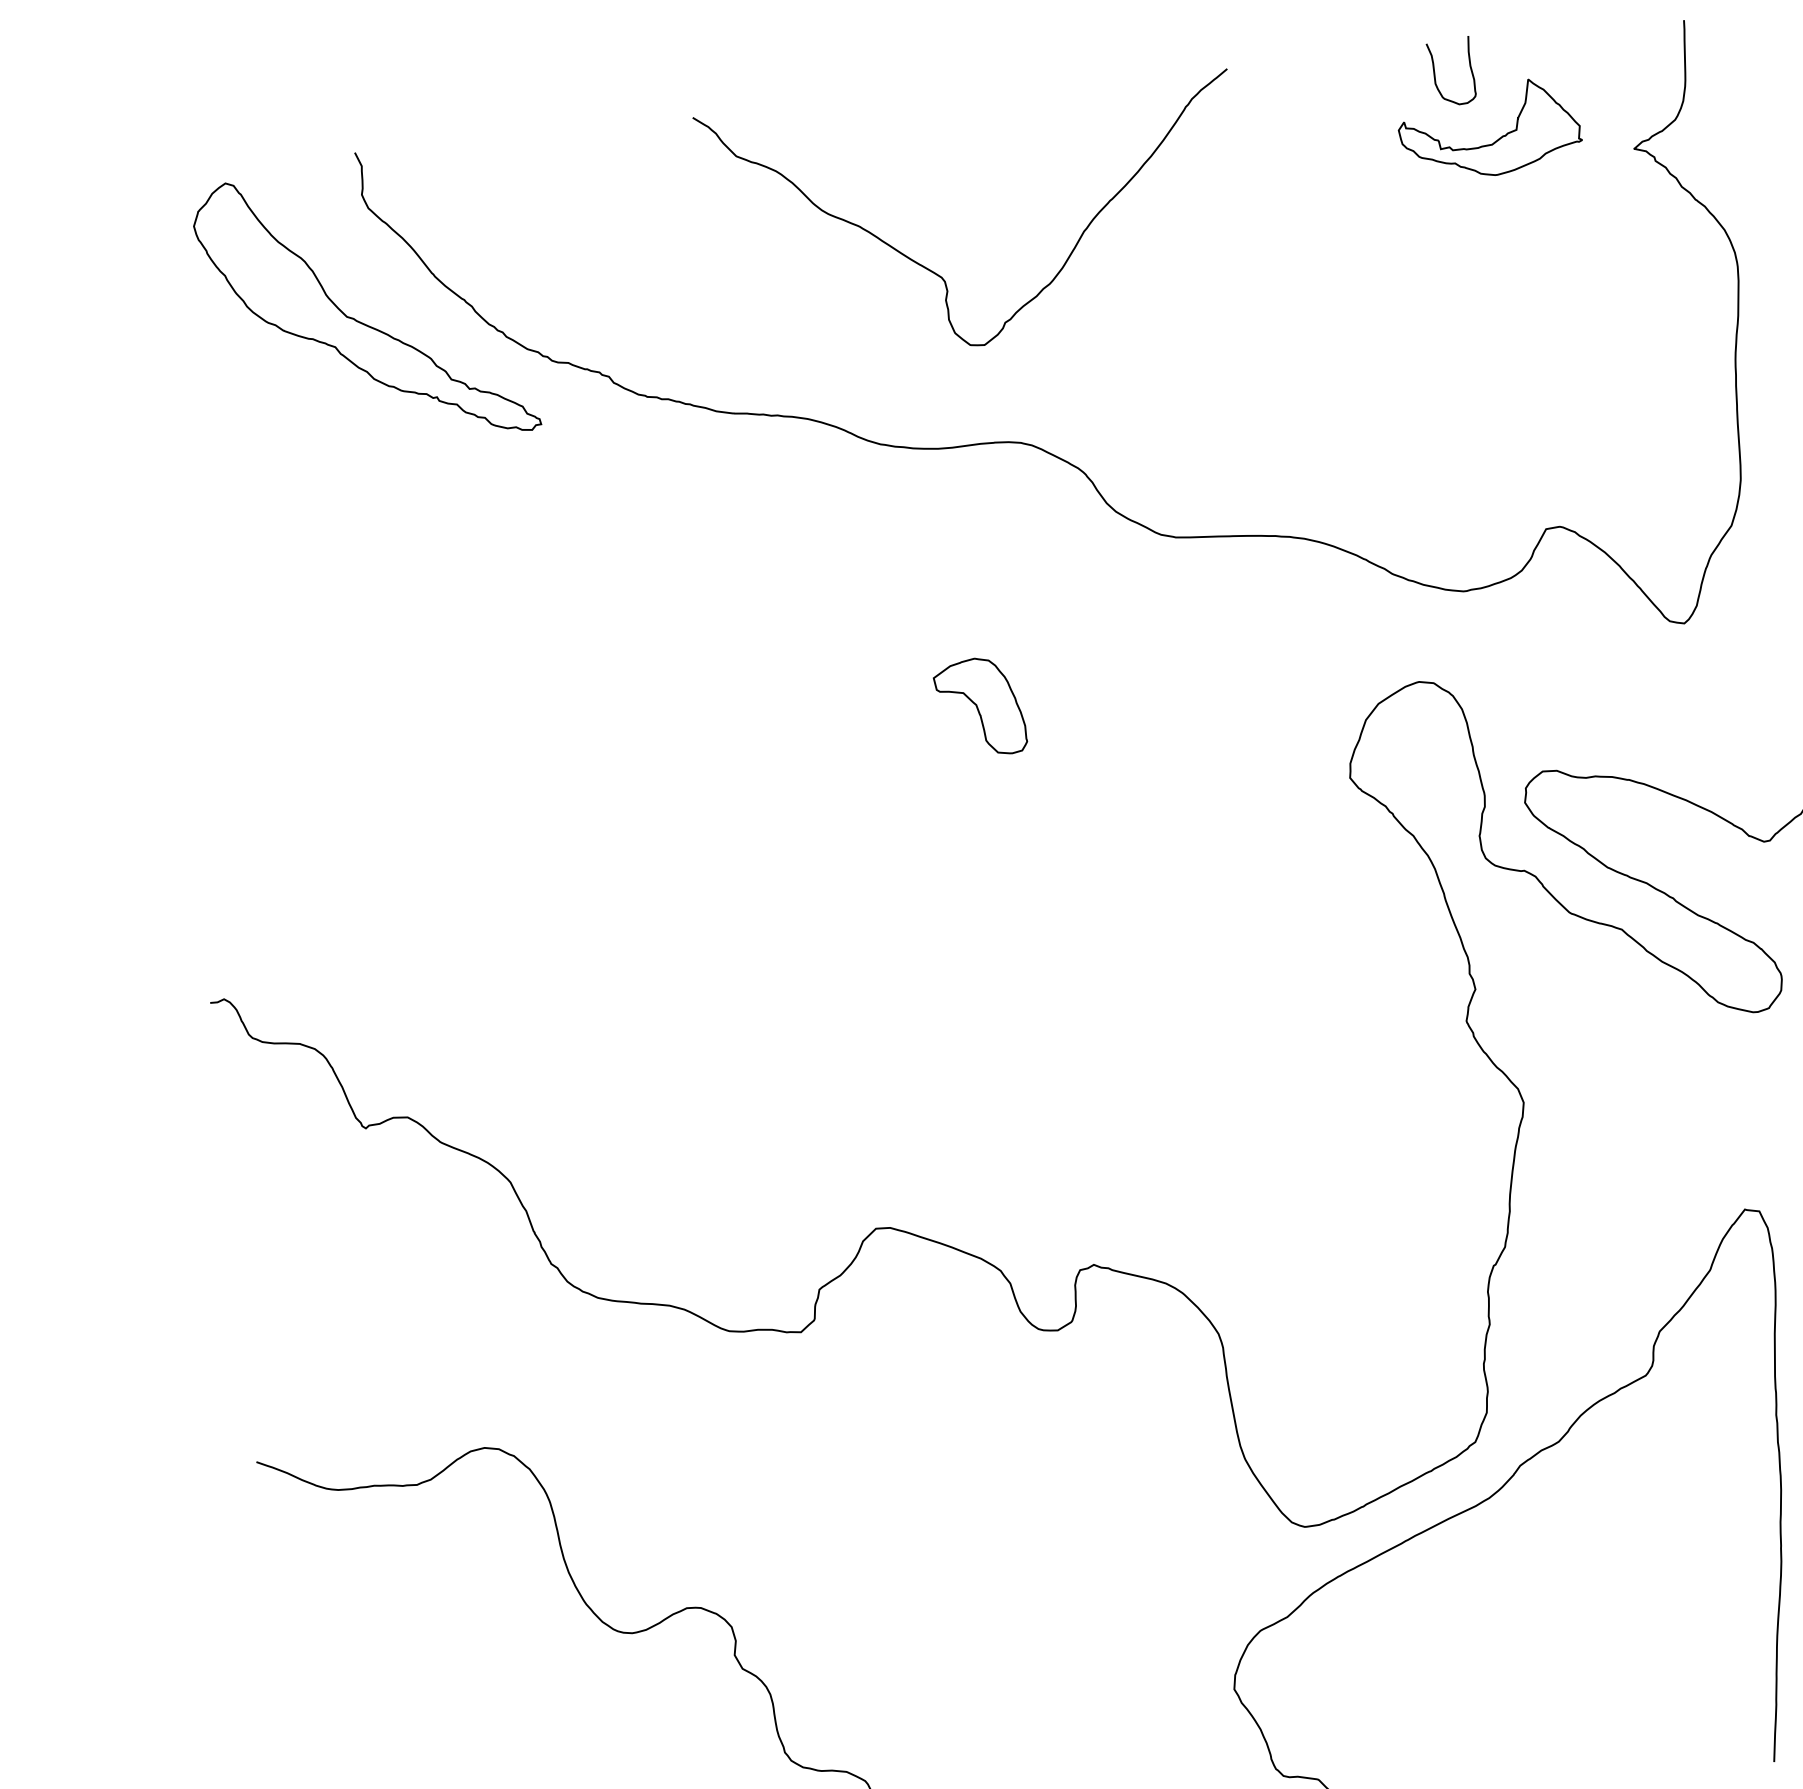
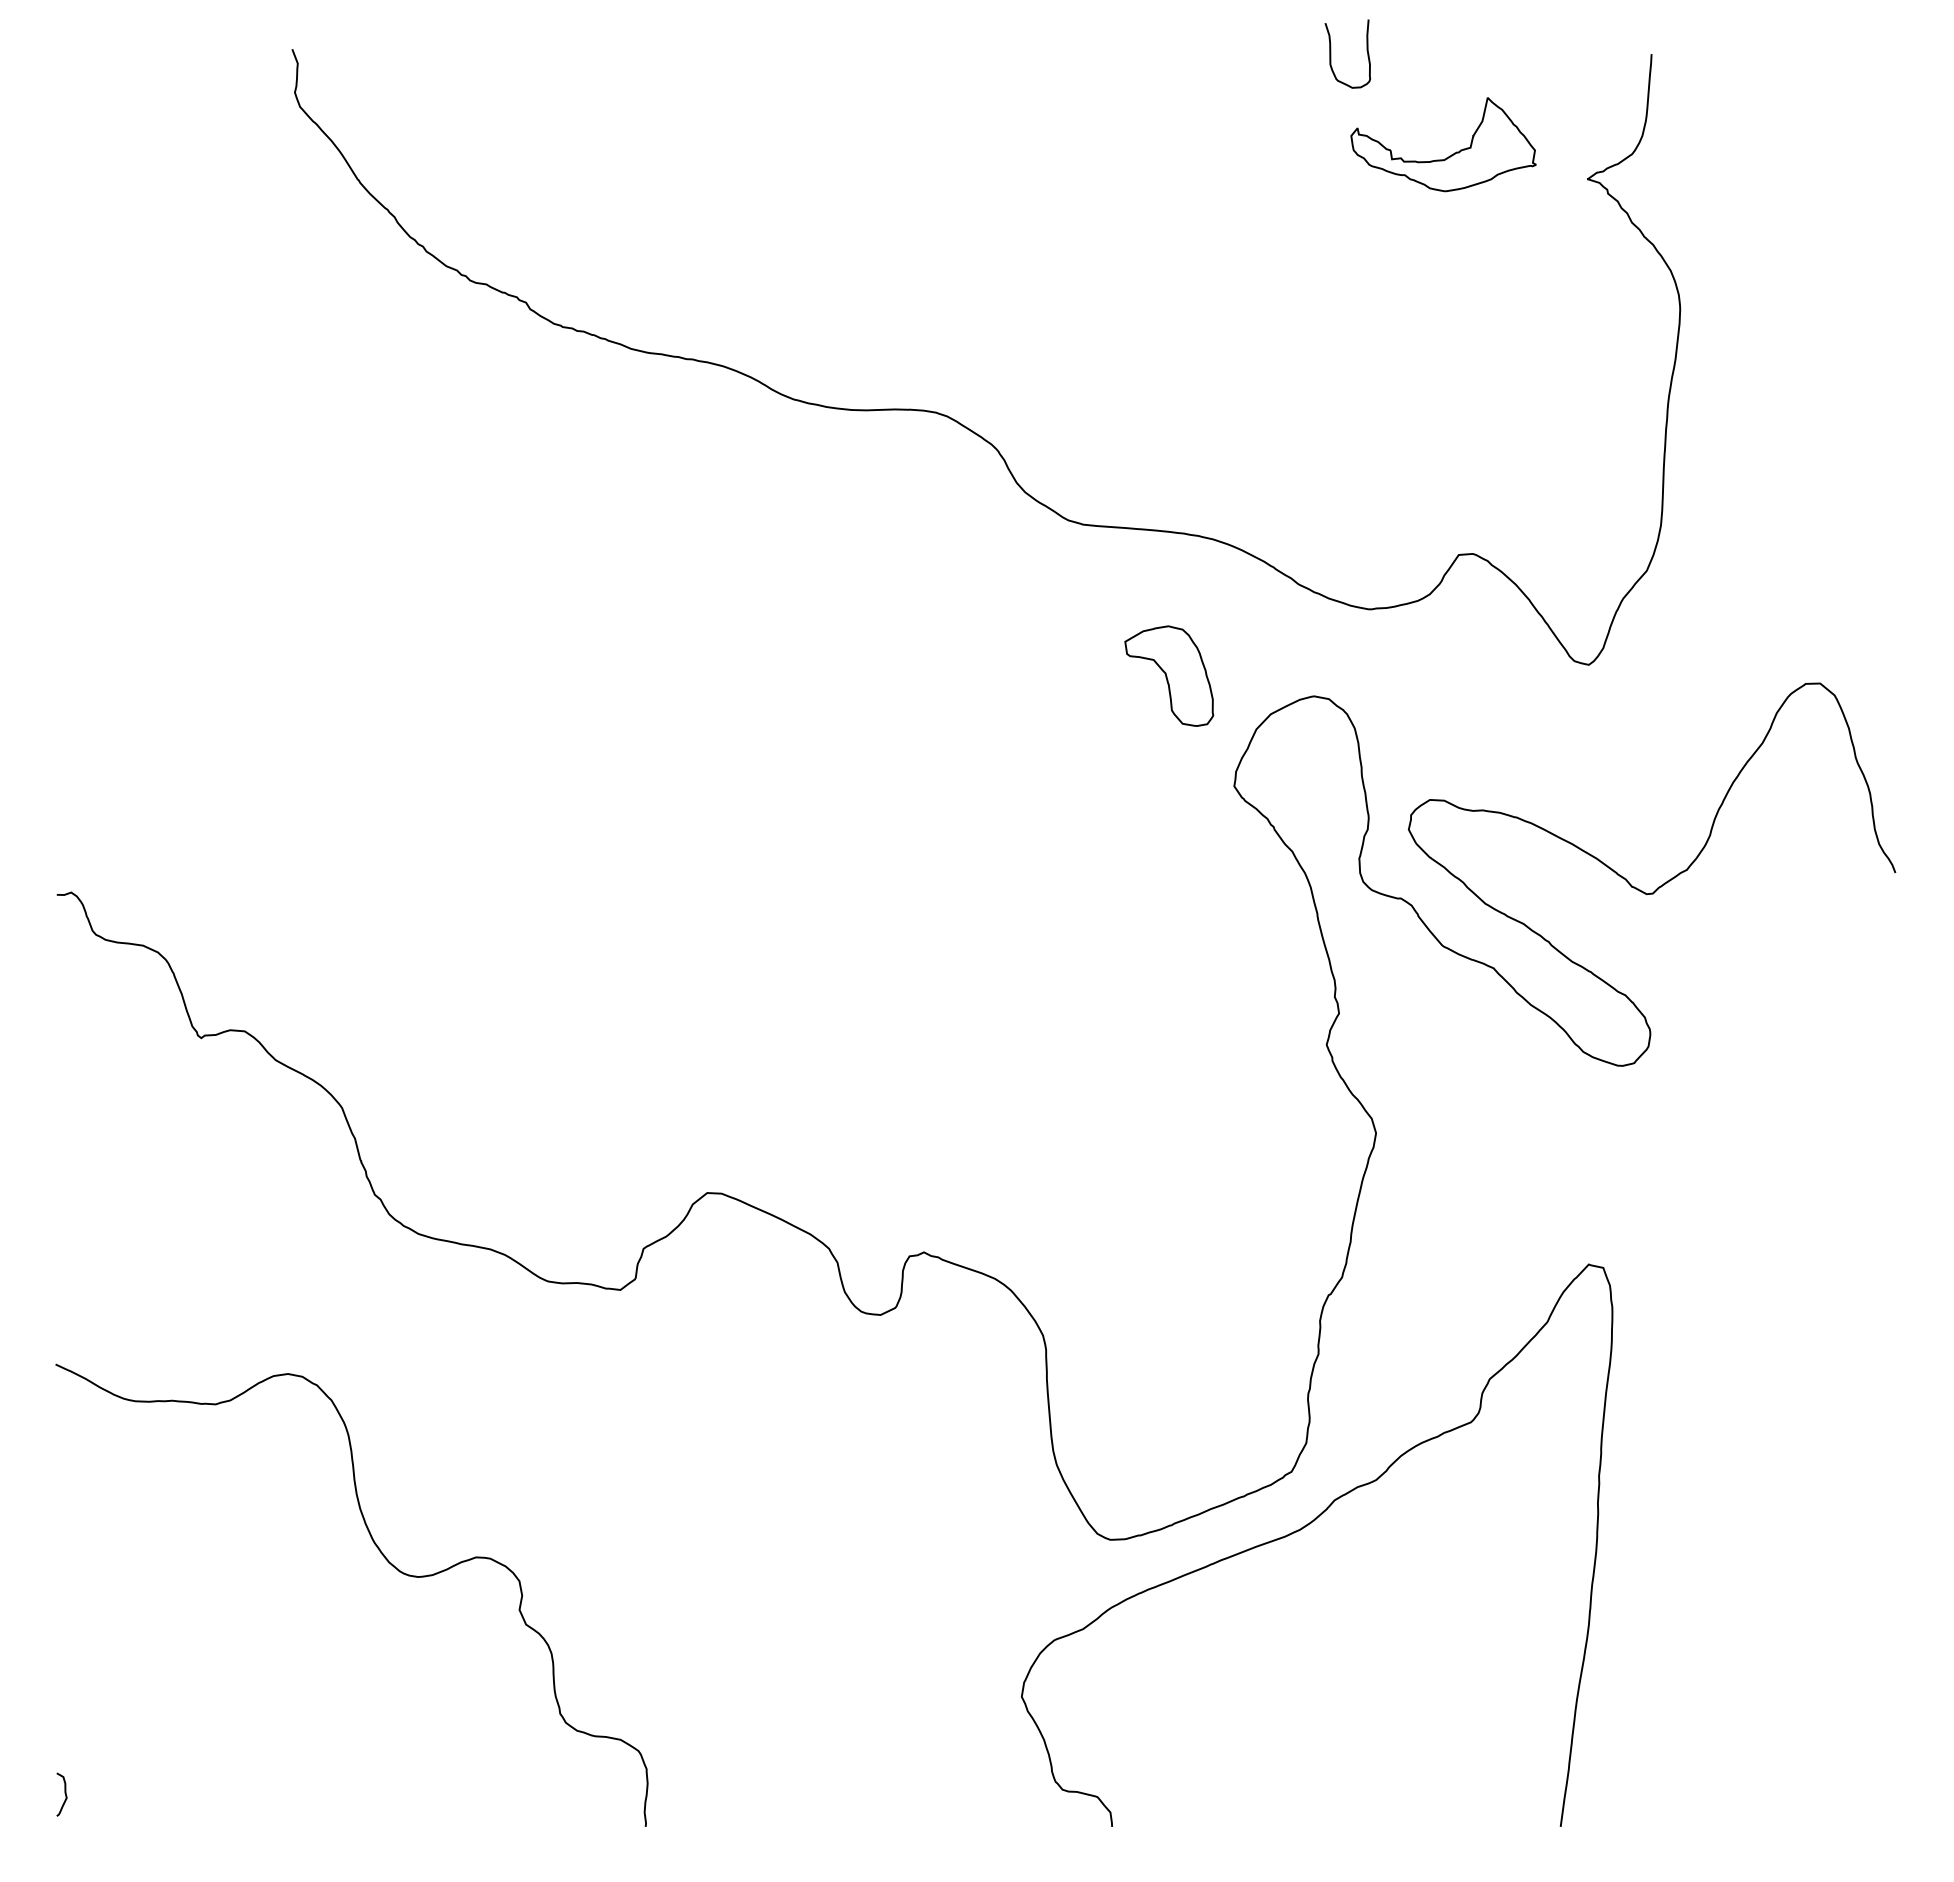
curve: (1435, 72) -> (1331, 53), moved
curve: (937, 273) -> (869, 232), removed
part: (358, 320) -> (278, 219), removed
part: (980, 706) -> (1169, 675), moved

